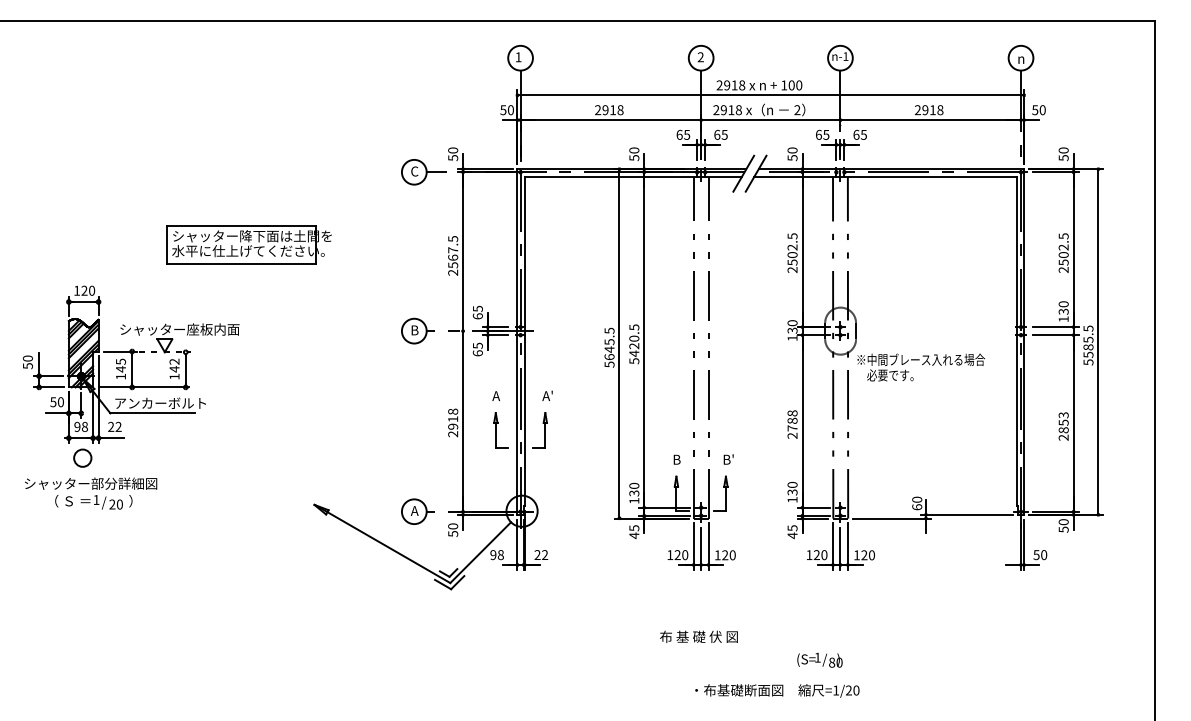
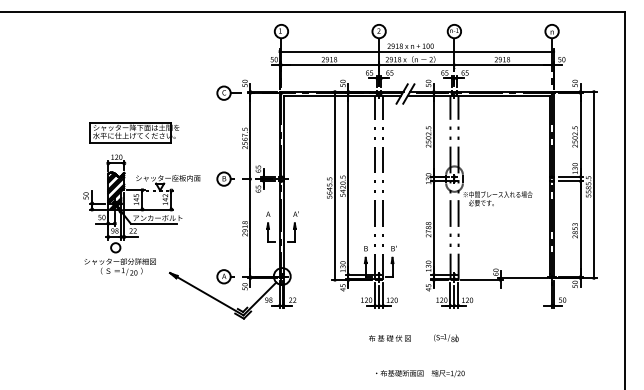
part: (130, 396) -> (141, 214), moved
text: (698, 636) -> (389, 338), moved
text: (820, 659) -> (446, 337), moved

